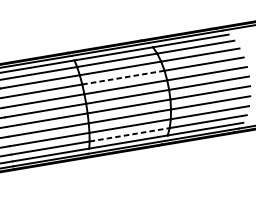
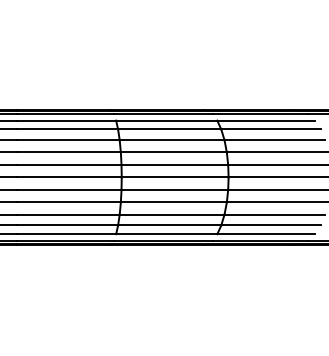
line: (123, 77) -> (173, 152), dashed -> solid
line: (129, 134) -> (169, 225), dashed -> solid

